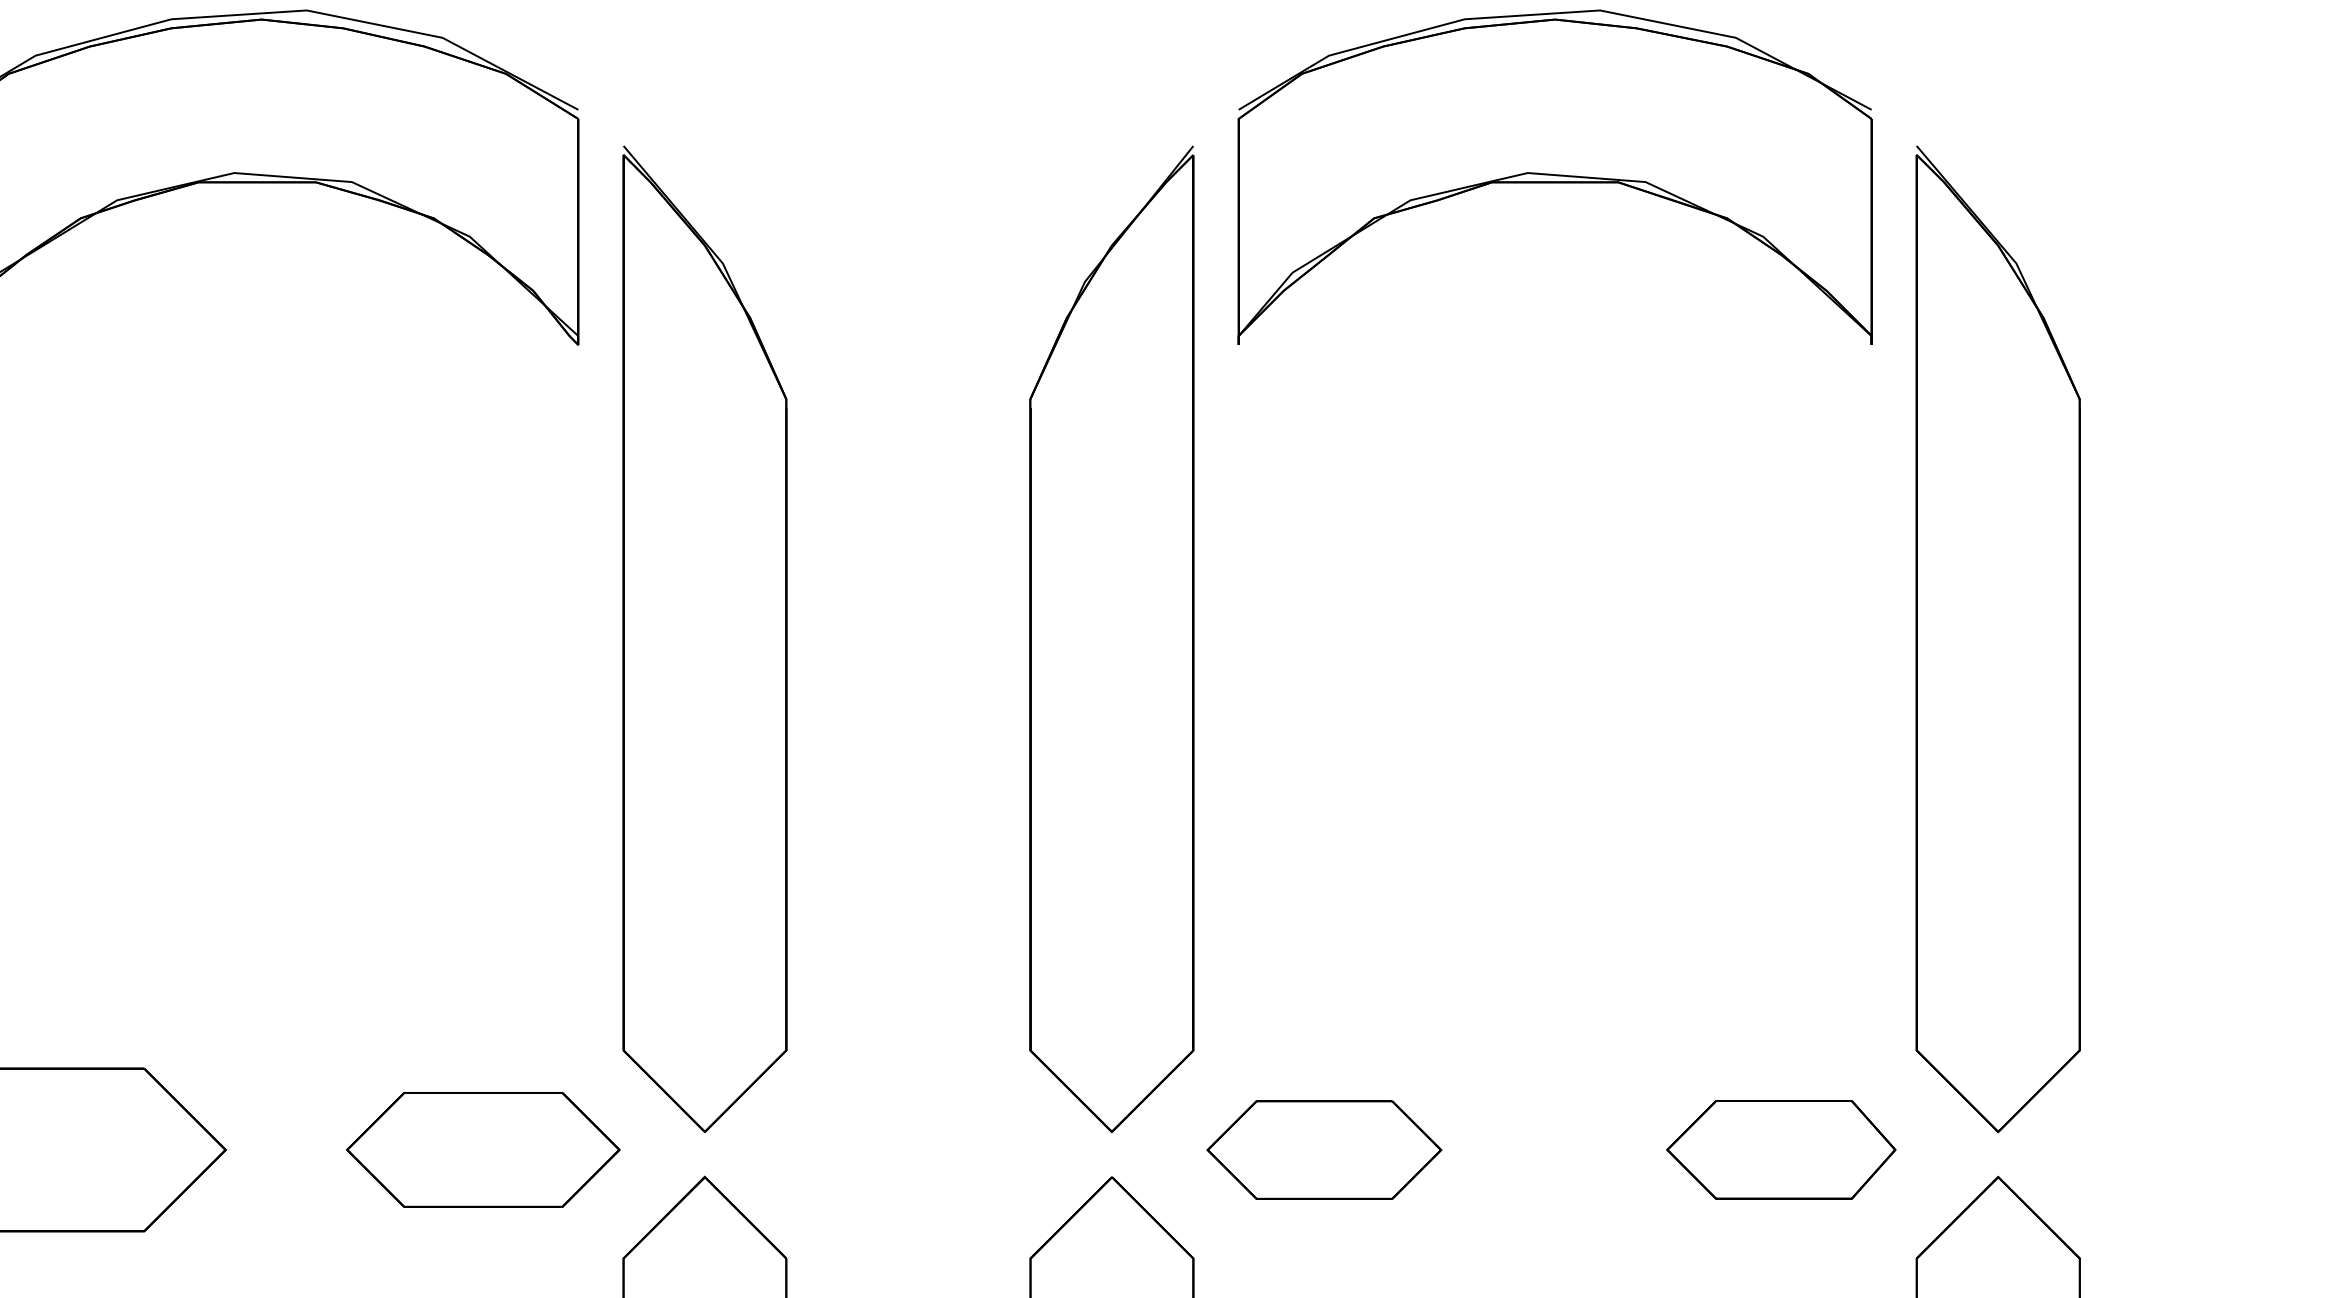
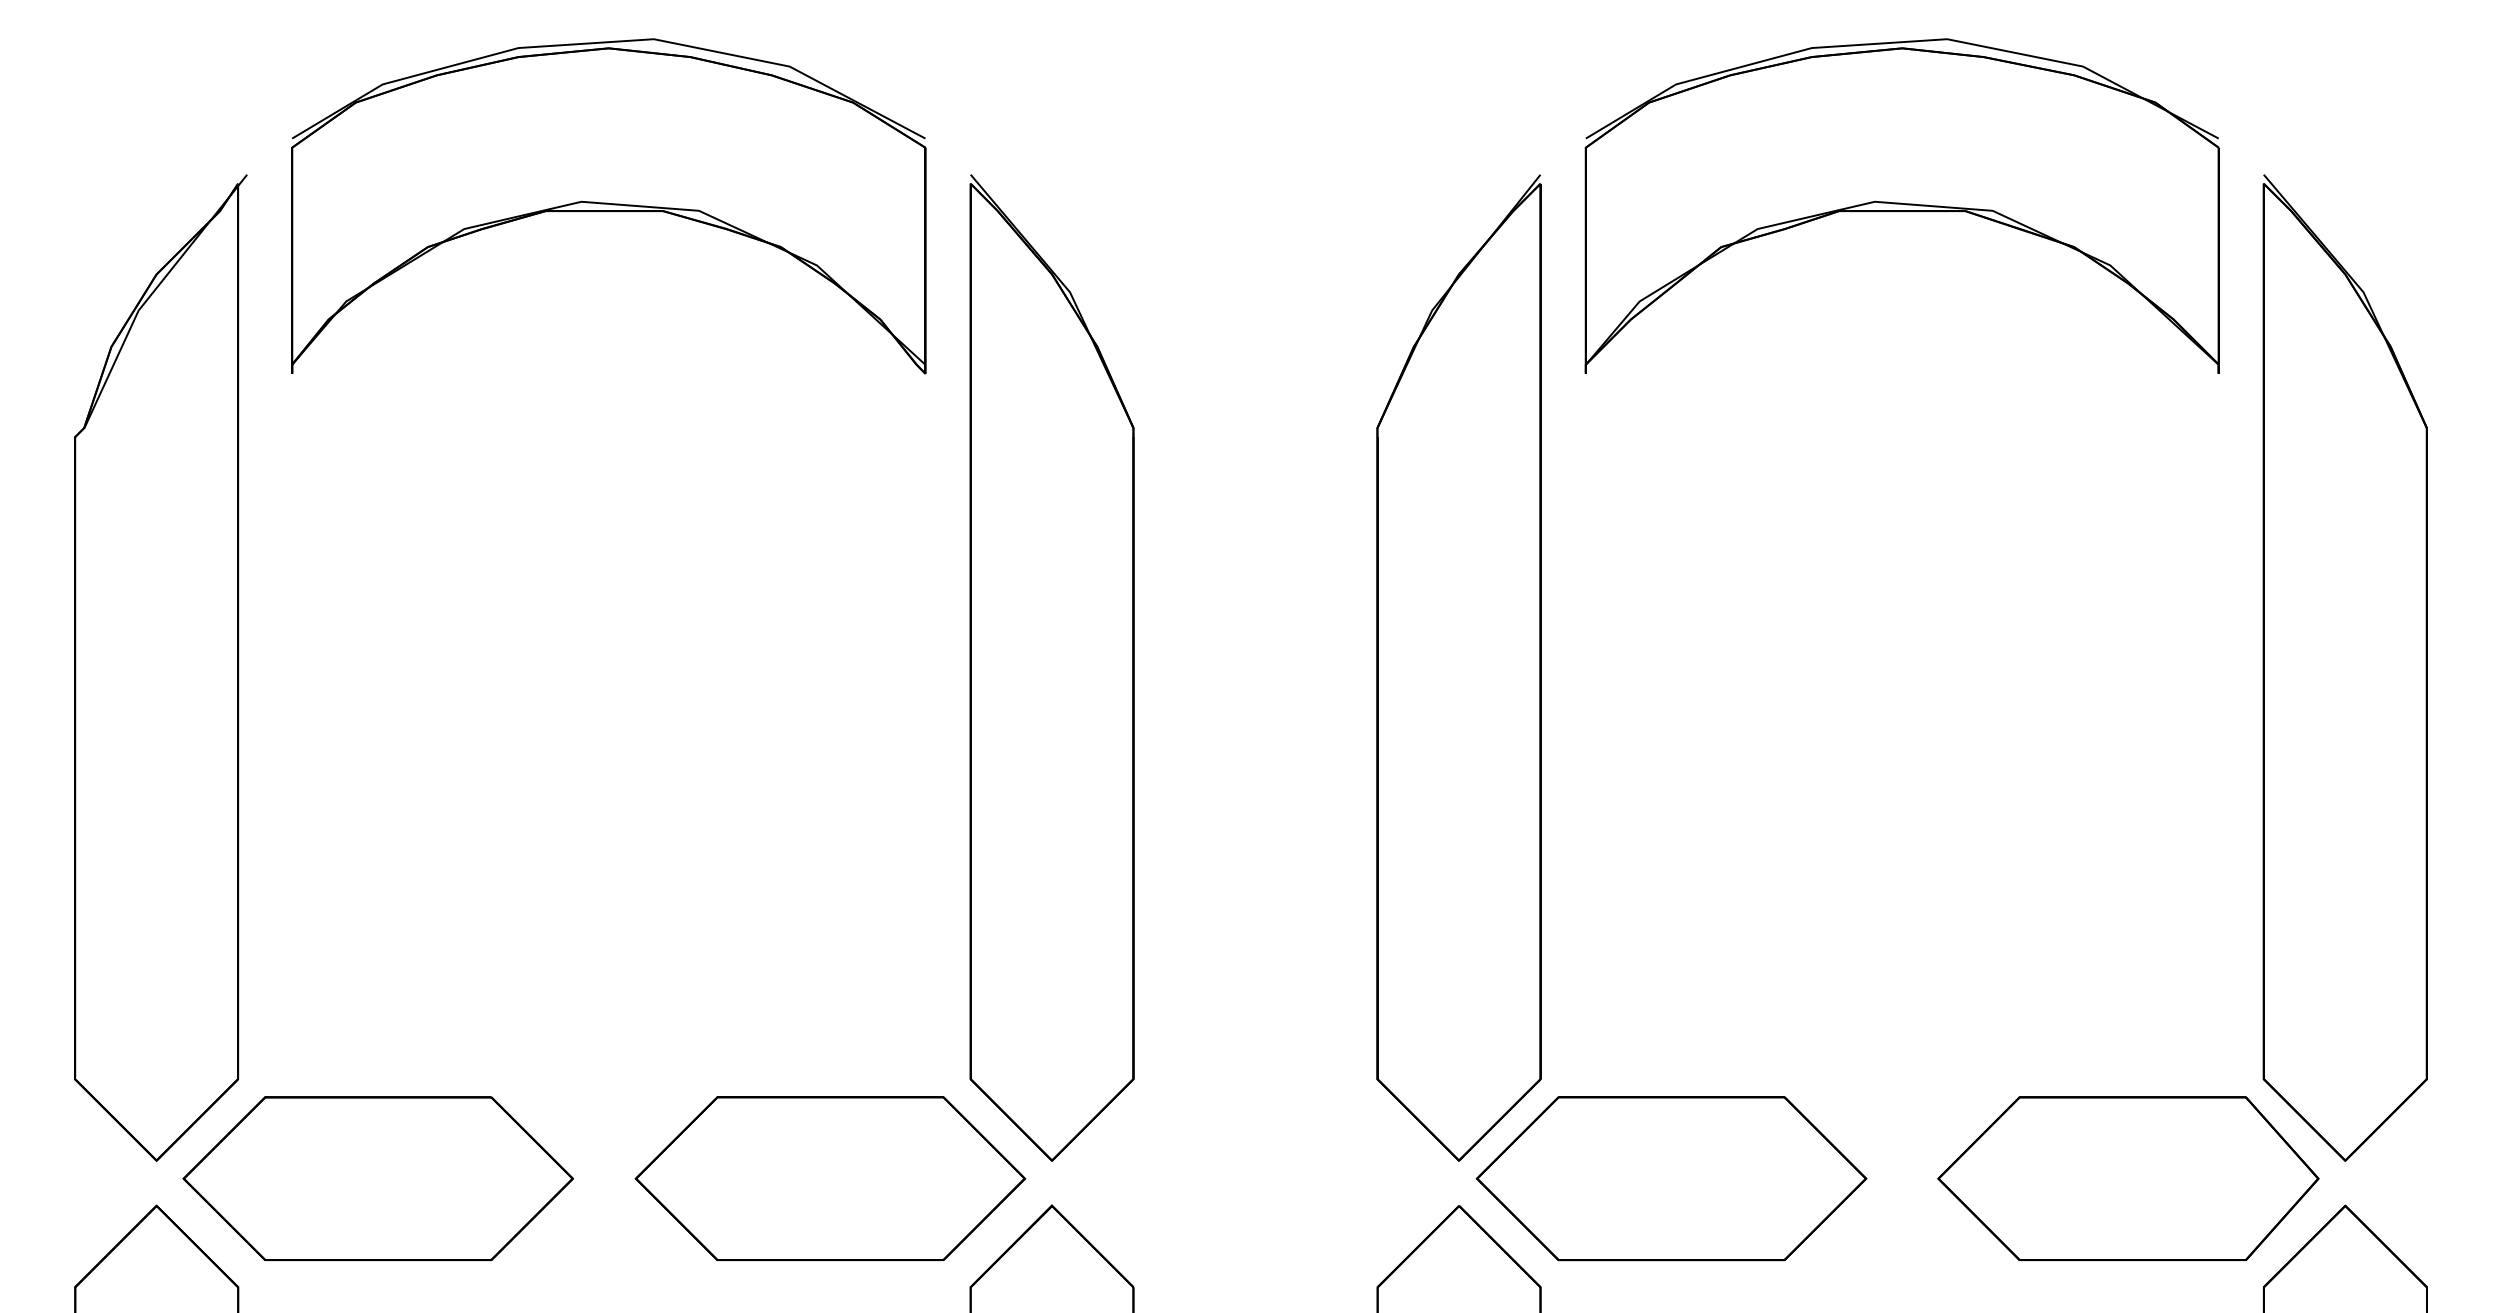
part: (483, 1149) -> (830, 1178), size x1.43
part: (1324, 1149) -> (1671, 1178), size x1.67
part: (1781, 1149) -> (2128, 1178), size x1.67

